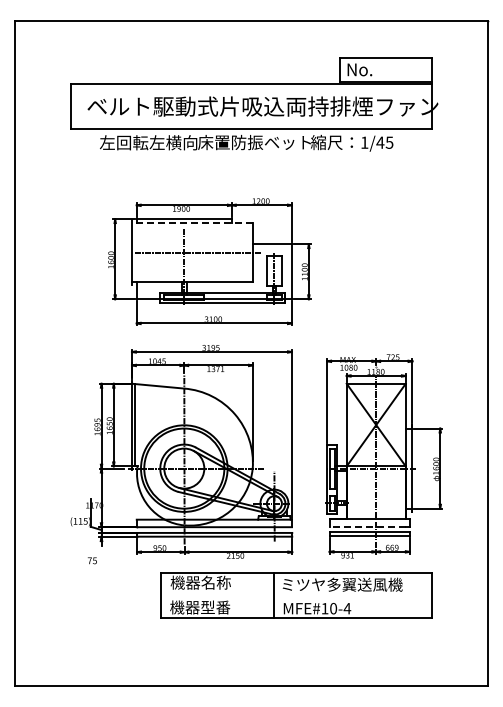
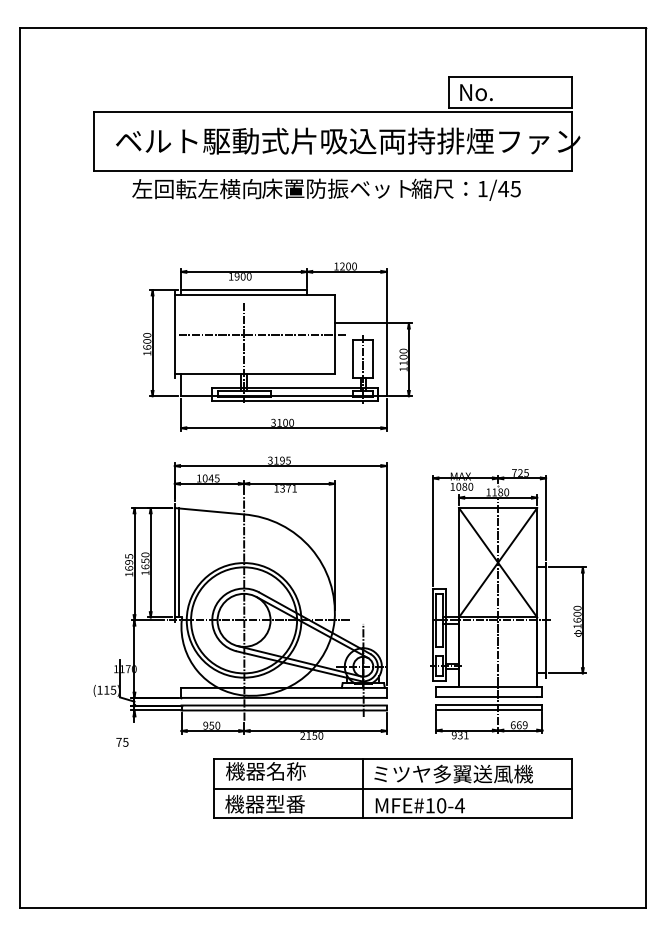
line: (191, 223) -> (253, 295), dashed -> solid
line: (367, 526) -> (486, 696), dashed -> solid
line: (296, 595) -> (392, 788), added

